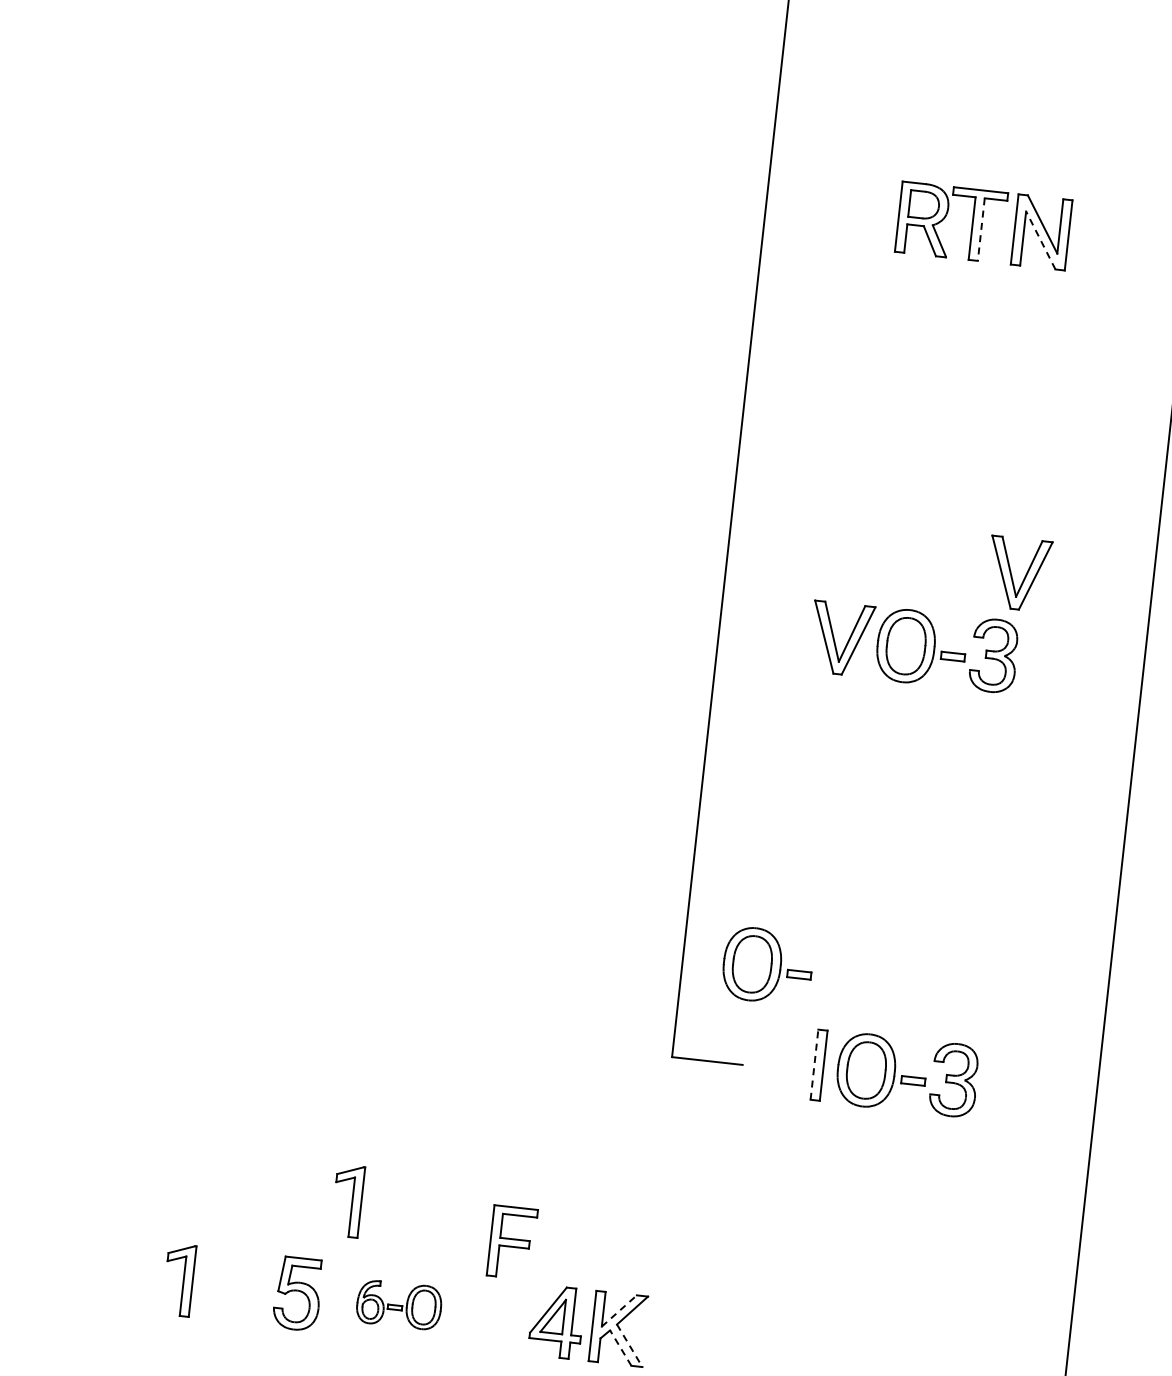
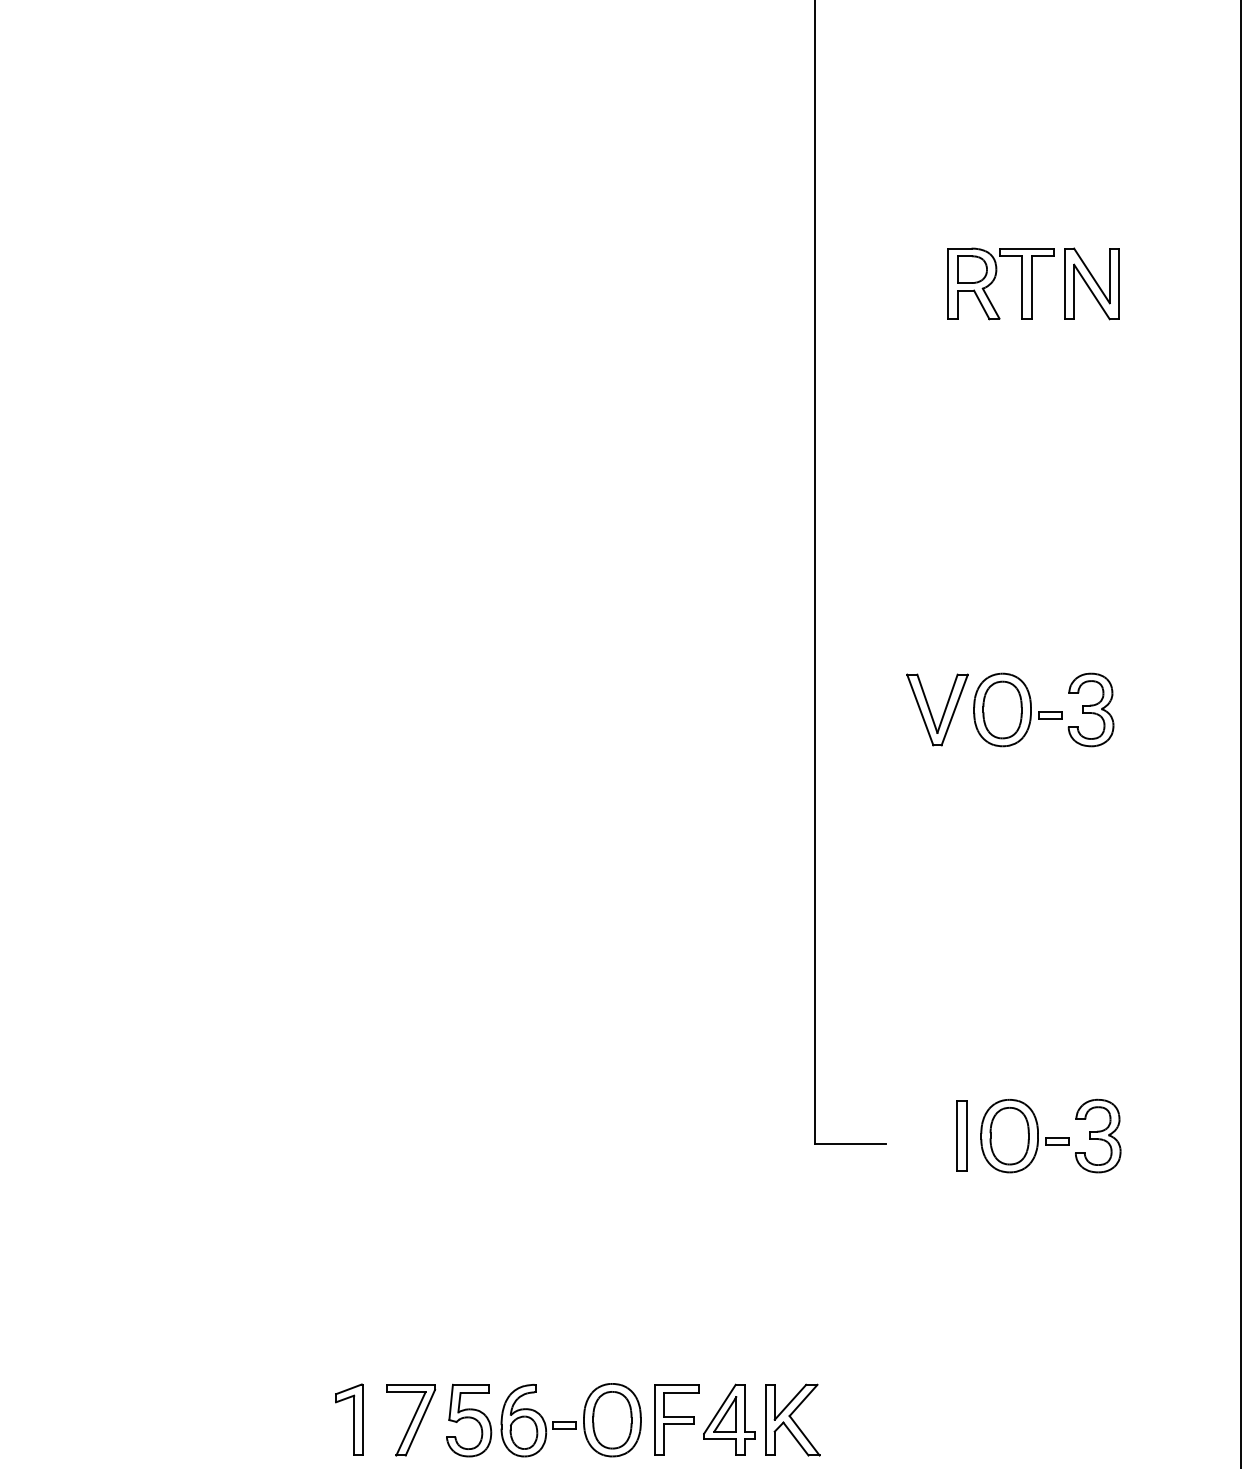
line: (981, 230) -> (1031, 288), dashed -> solid
line: (1040, 240) -> (1091, 292), dashed -> solid
part: (1024, 576) -> (1112, 627), removed
part: (767, 966) -> (899, 1043), removed
line: (814, 1064) -> (957, 1135), dashed -> solid
part: (347, 1200) -> (508, 1322), removed
part: (512, 1242) -> (676, 1419), moved
part: (240, 1287) -> (411, 1420), added
part: (398, 1304) -> (570, 1420), size x1.67
line: (619, 1310) -> (790, 1401), dashed -> solid
line: (629, 1345) -> (804, 1435), dashed -> solid
line: (620, 1348) -> (795, 1439), dashed -> solid

